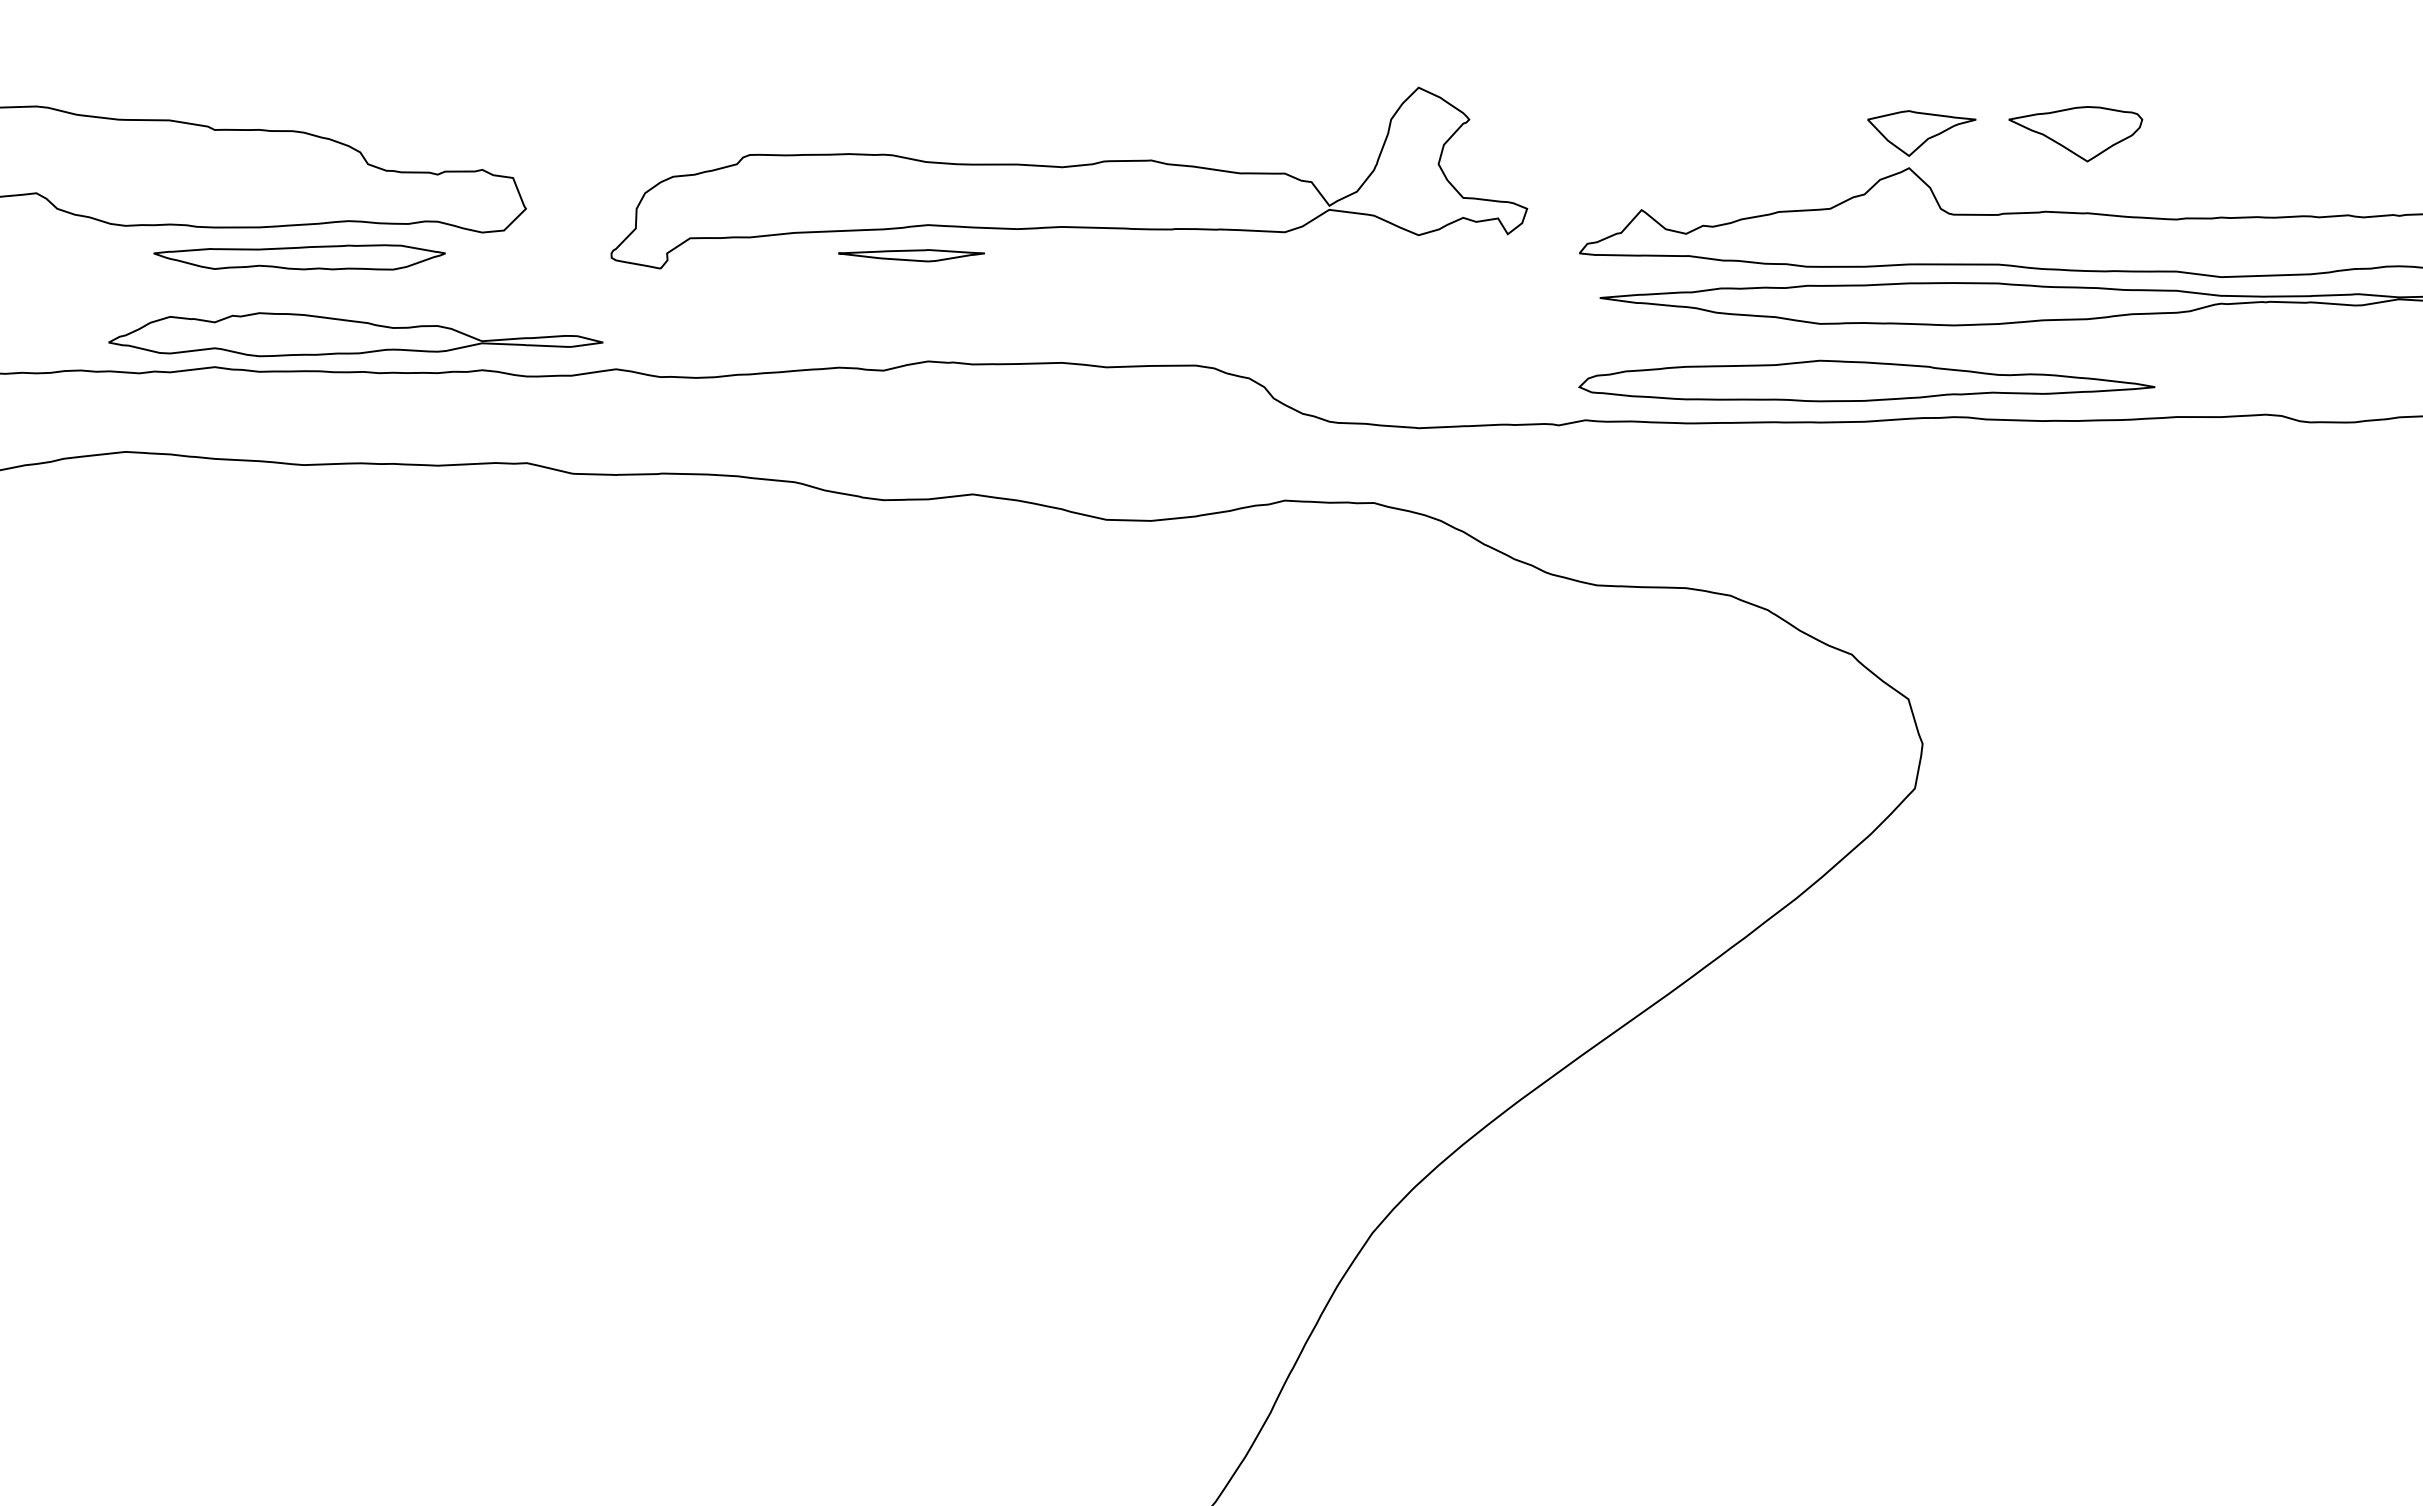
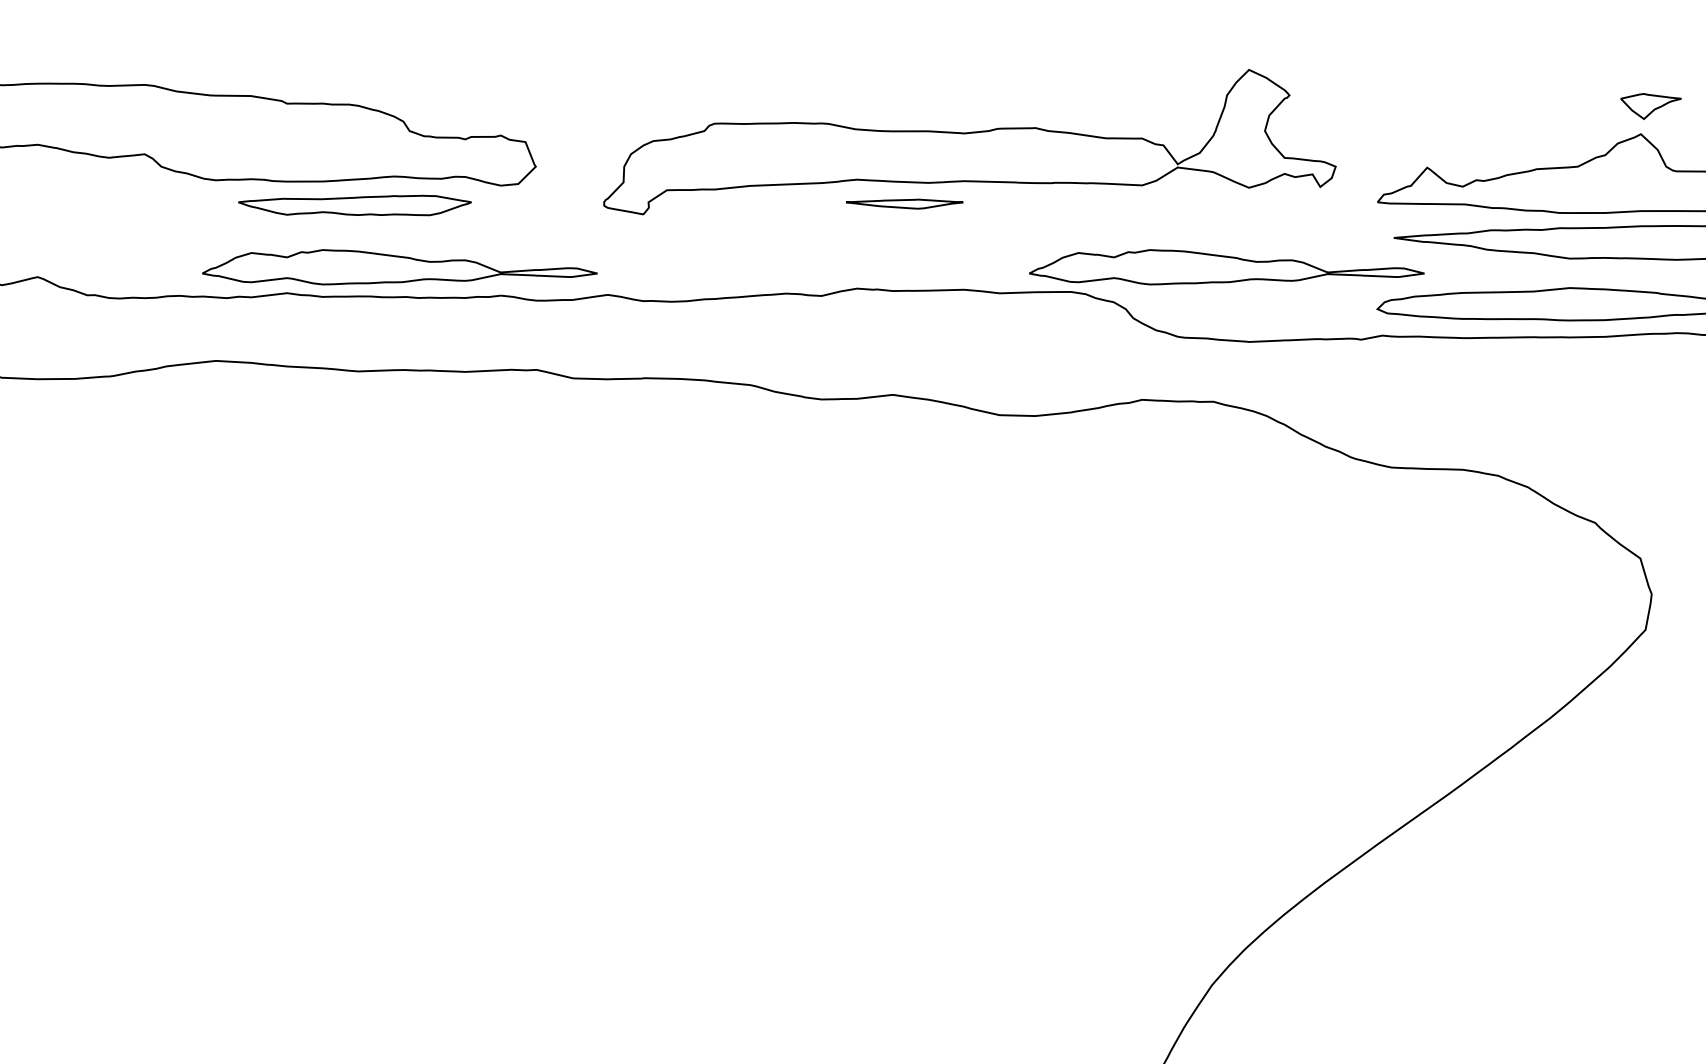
part: (1921, 133) -> (1650, 106), size x0.7
part: (911, 255) -> (904, 203), moved
part: (1390, 334) -> (1226, 267), added

